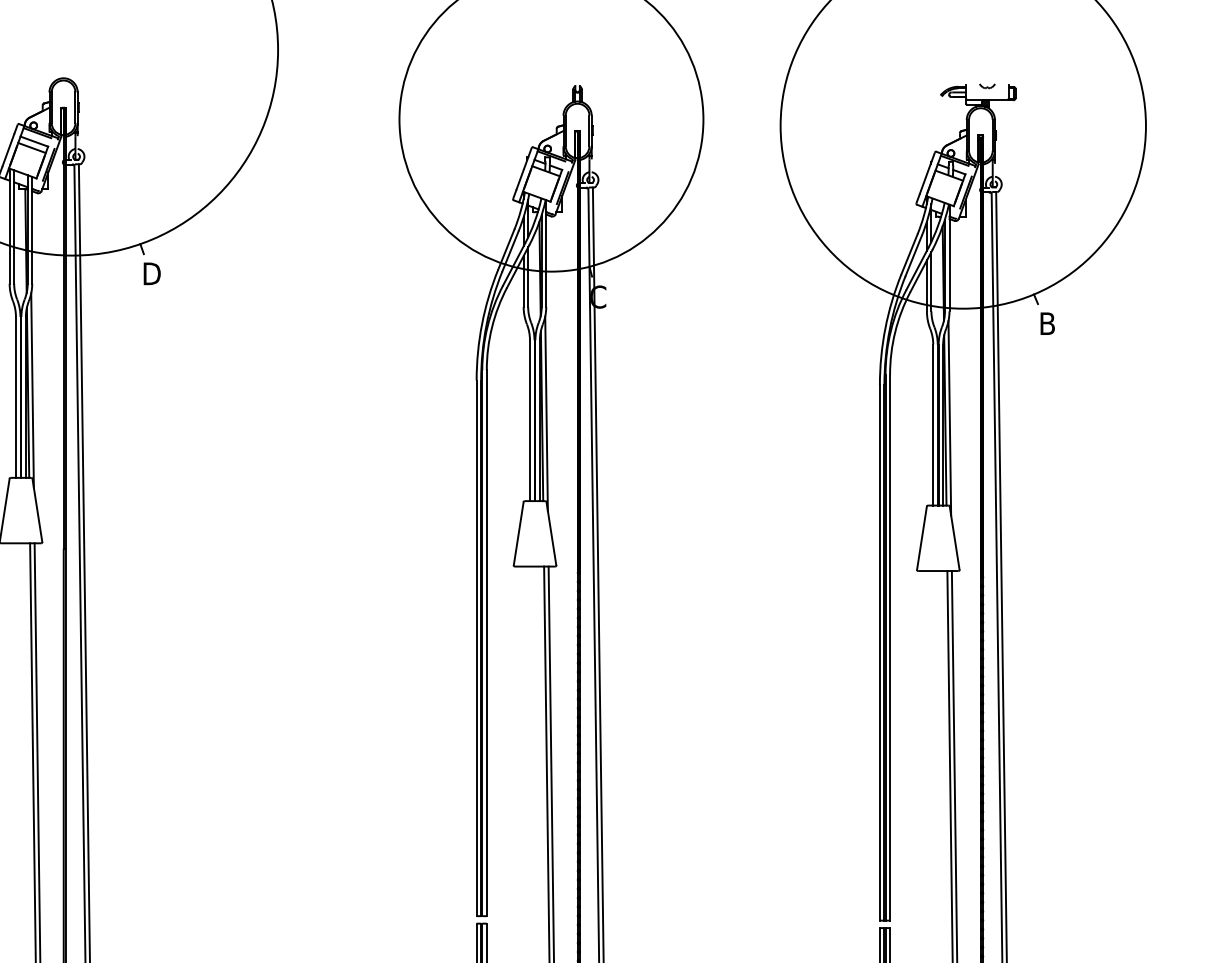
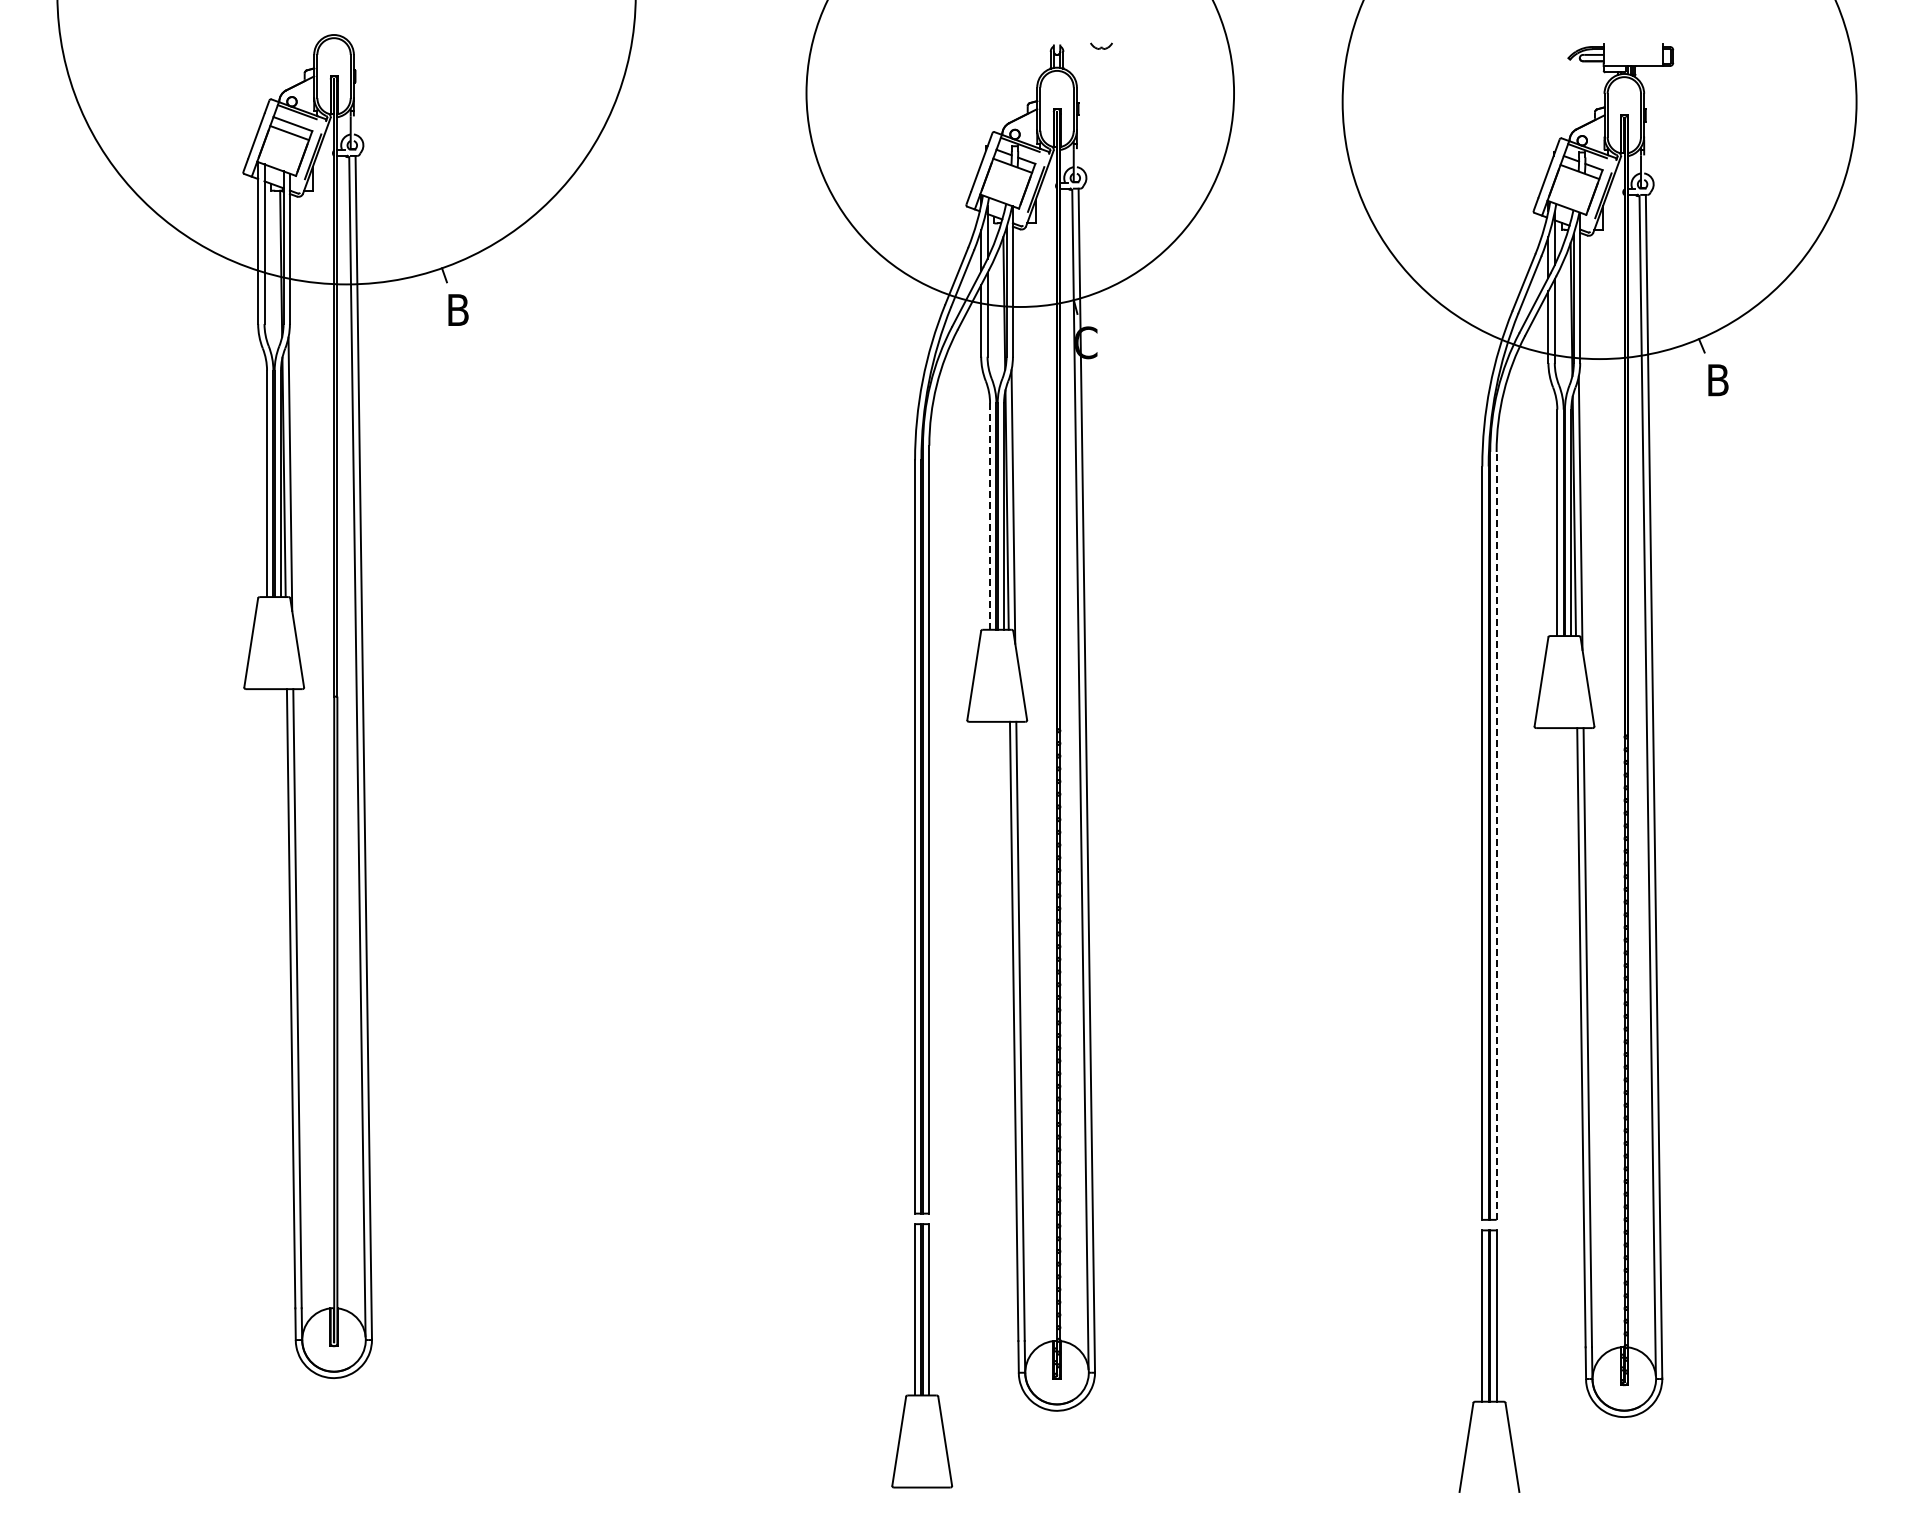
part: (987, 85) -> (1101, 45), moved
text: (152, 273) -> (458, 309), D -> B
line: (530, 420) -> (990, 516), solid -> dashed
line: (889, 647) -> (1496, 835), solid -> dashed

